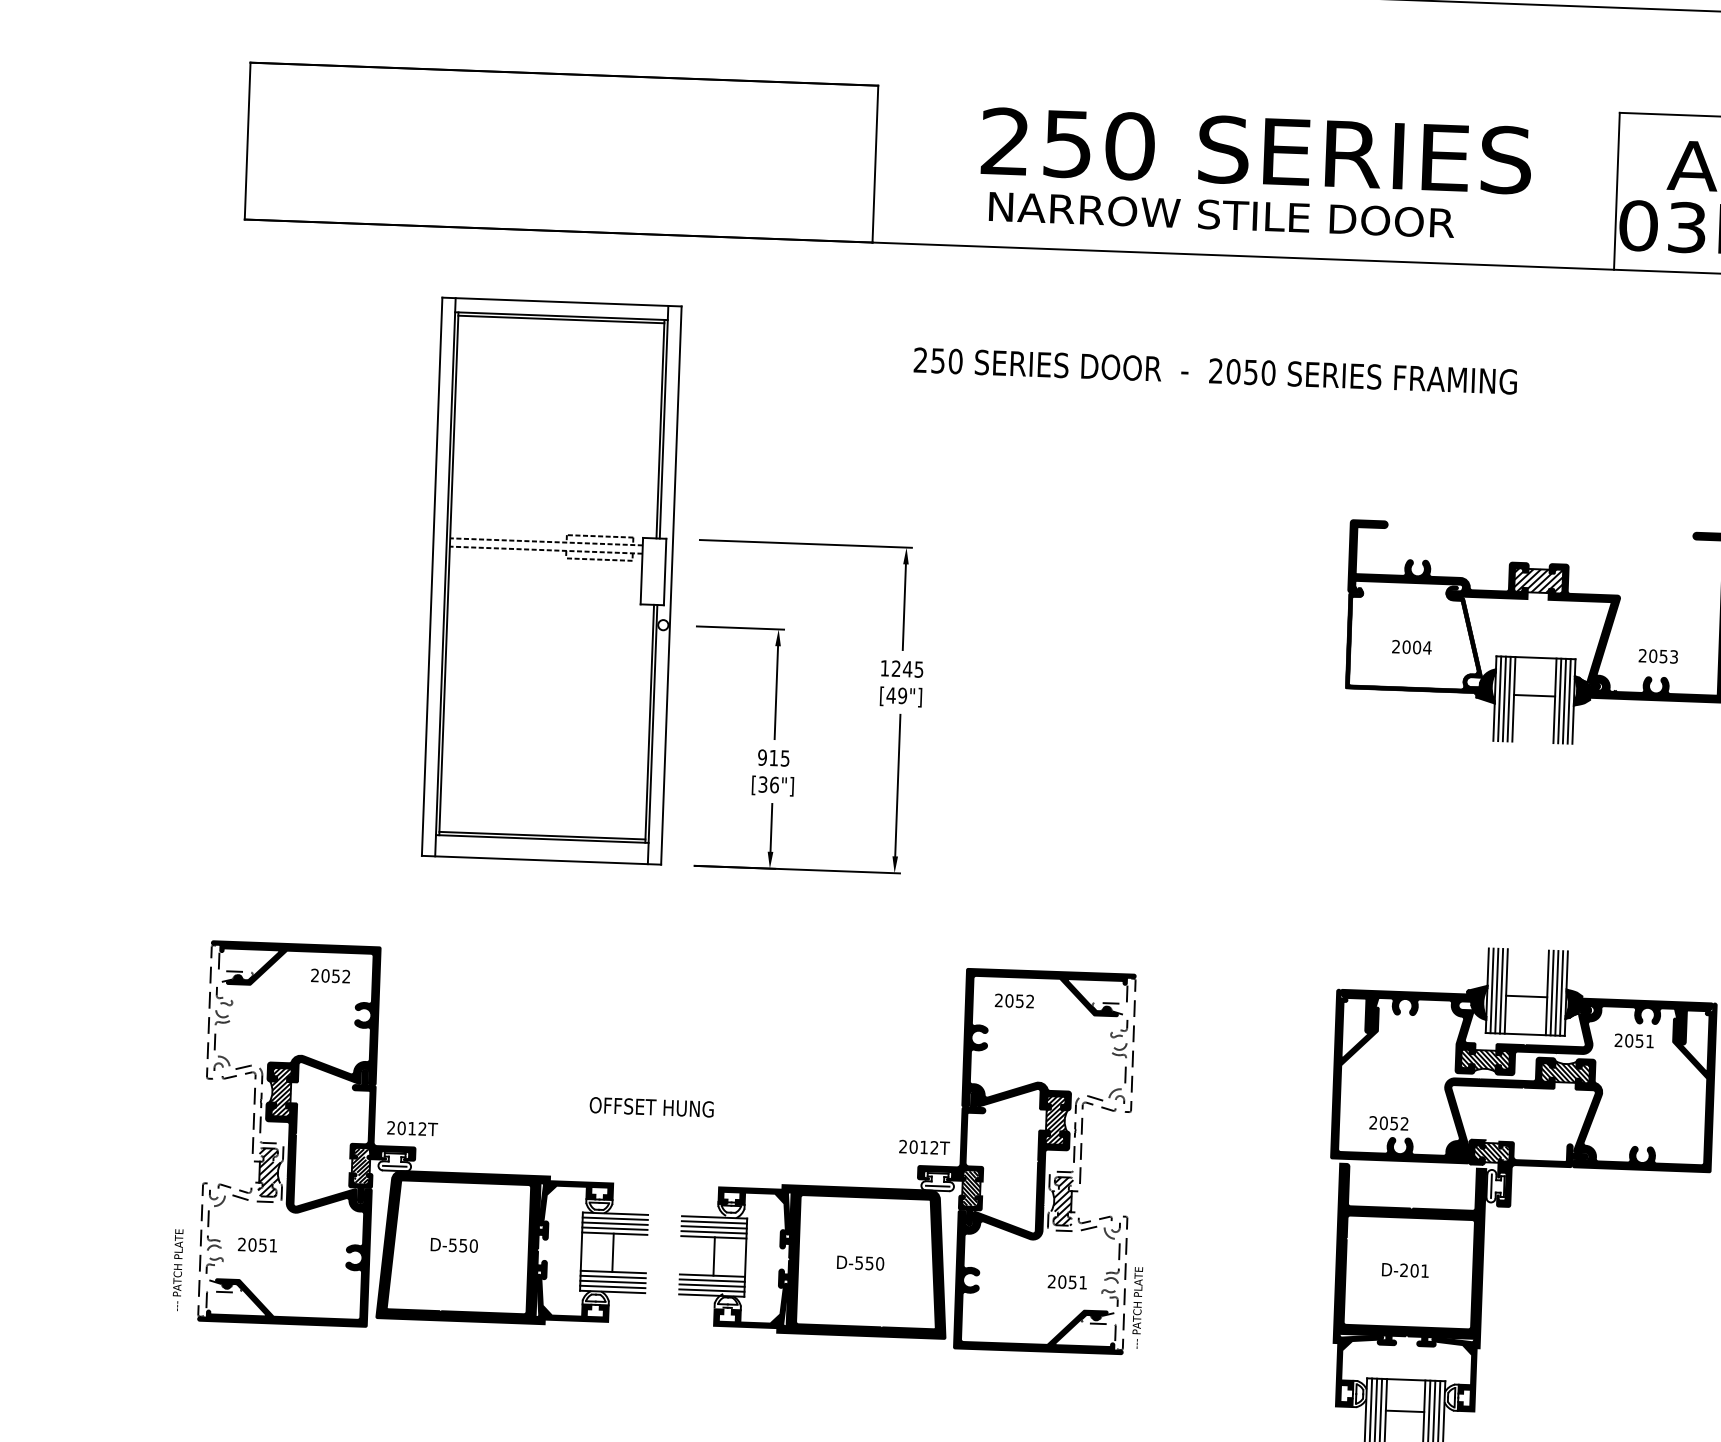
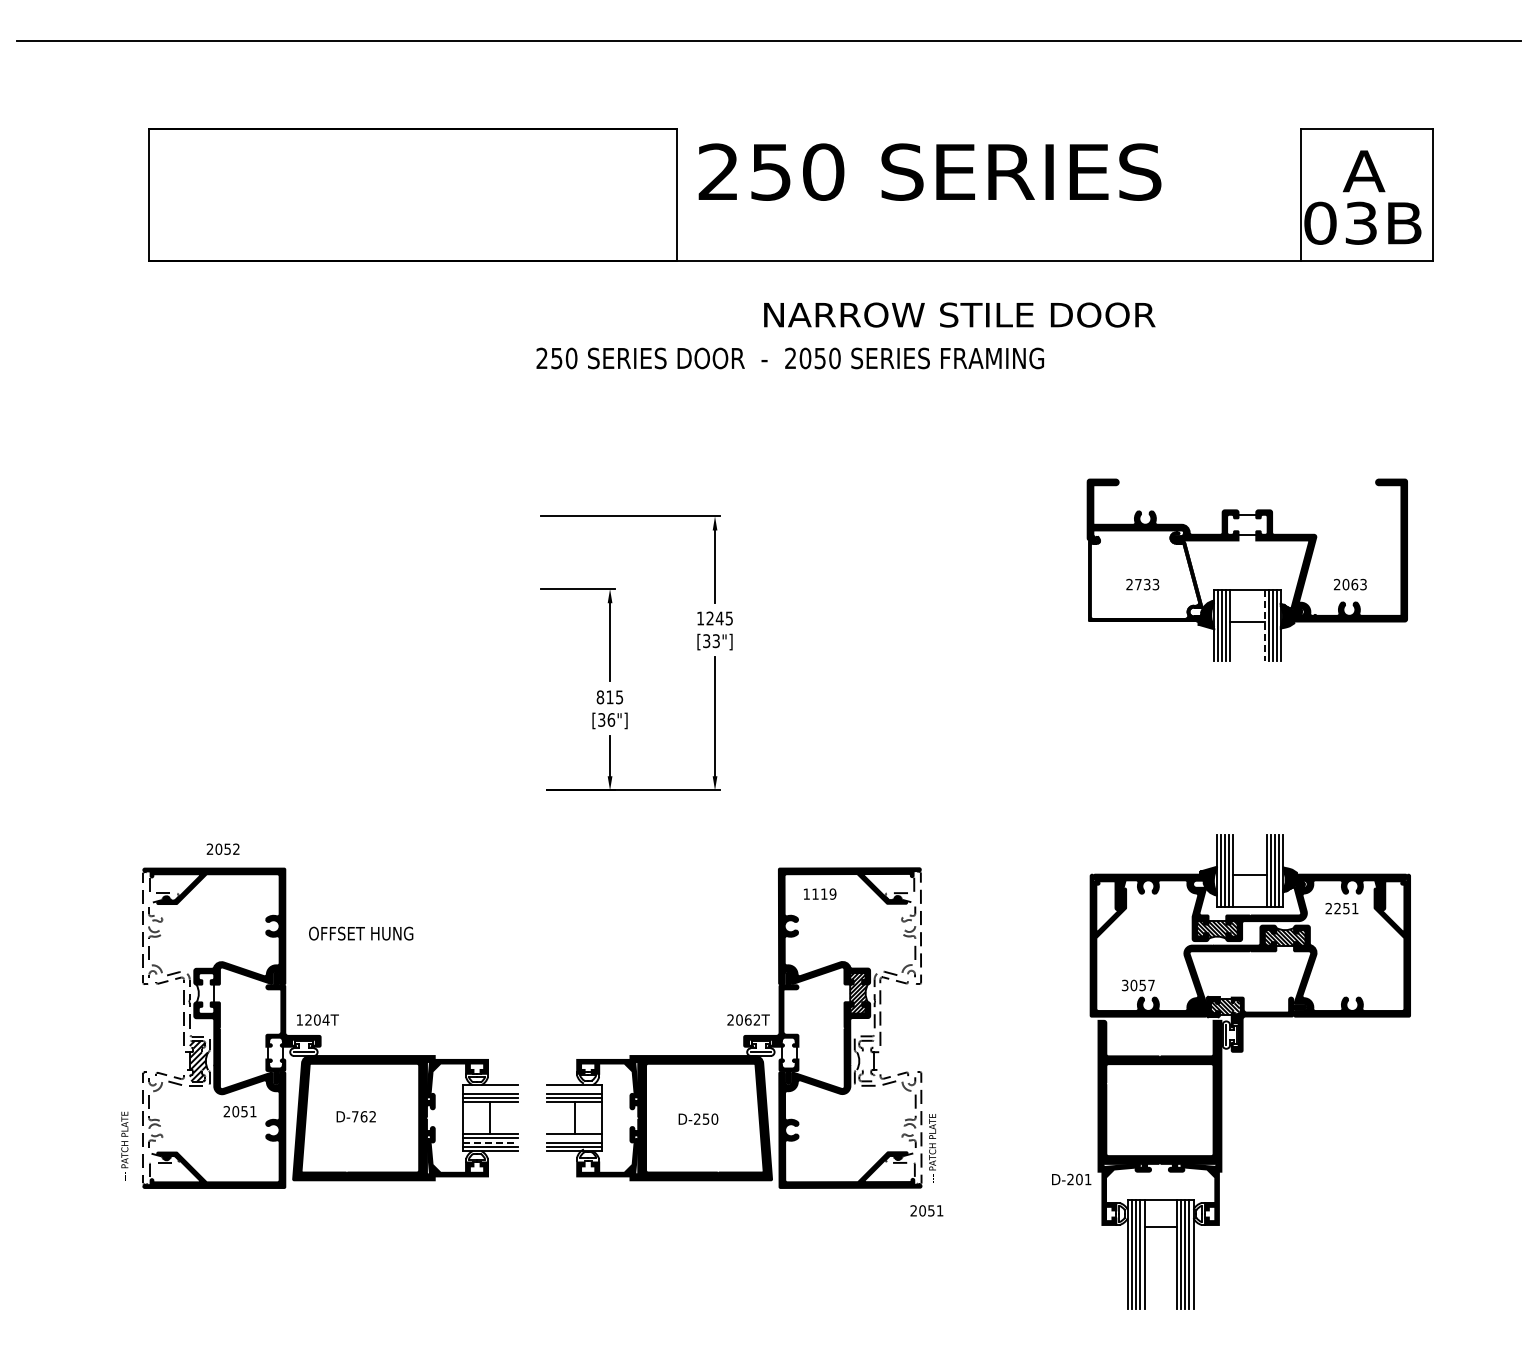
text: (1255, 150) -> (929, 171), moved
text: (1221, 214) -> (959, 314), moved
text: (1214, 371) -> (789, 358), moved
hatch: (1538, 580) -> (1247, 524), removed
part: (551, 581) -> (417, 555), removed
text: (1417, 647) -> (1147, 584), 2004 -> 2733
text: (1663, 656) -> (1354, 584), 2053 -> 2063
text: (895, 696) -> (710, 641), [49"] -> [33"]
line: (1554, 701) -> (1264, 625), solid -> dashed
text: (762, 757) -> (600, 697), 915 -> 815
text: (329, 975) -> (222, 848), moved
text: (1014, 1000) -> (819, 893), 2052 -> 1119
text: (1629, 1040) -> (1337, 908), 2051 -> 2251
hatch: (280, 1092) -> (205, 993), removed
text: (652, 1107) -> (361, 933), moved
text: (1388, 1123) -> (1137, 985), 2052 -> 3057
text: (406, 1127) -> (312, 1019), 2012T -> 1204T
text: (924, 1146) -> (748, 1019), 2012T -> 2062T
hatch: (360, 1165) -> (275, 1052), removed
hatch: (970, 1187) -> (788, 1052), removed
hatch: (1061, 1200) -> (865, 1060), removed
line: (614, 1218) -> (490, 1089), removed
line: (713, 1222) -> (573, 1089), removed
text: (256, 1244) -> (239, 1111), moved
text: (463, 1245) -> (364, 1116), D-550 -> D-762
text: (859, 1262) -> (697, 1118), D-550 -> D-250
text: (1405, 1270) -> (1071, 1179), moved
line: (711, 1280) -> (573, 1138), removed
line: (613, 1281) -> (491, 1142), solid -> dashed
text: (1066, 1281) -> (926, 1210), moved

